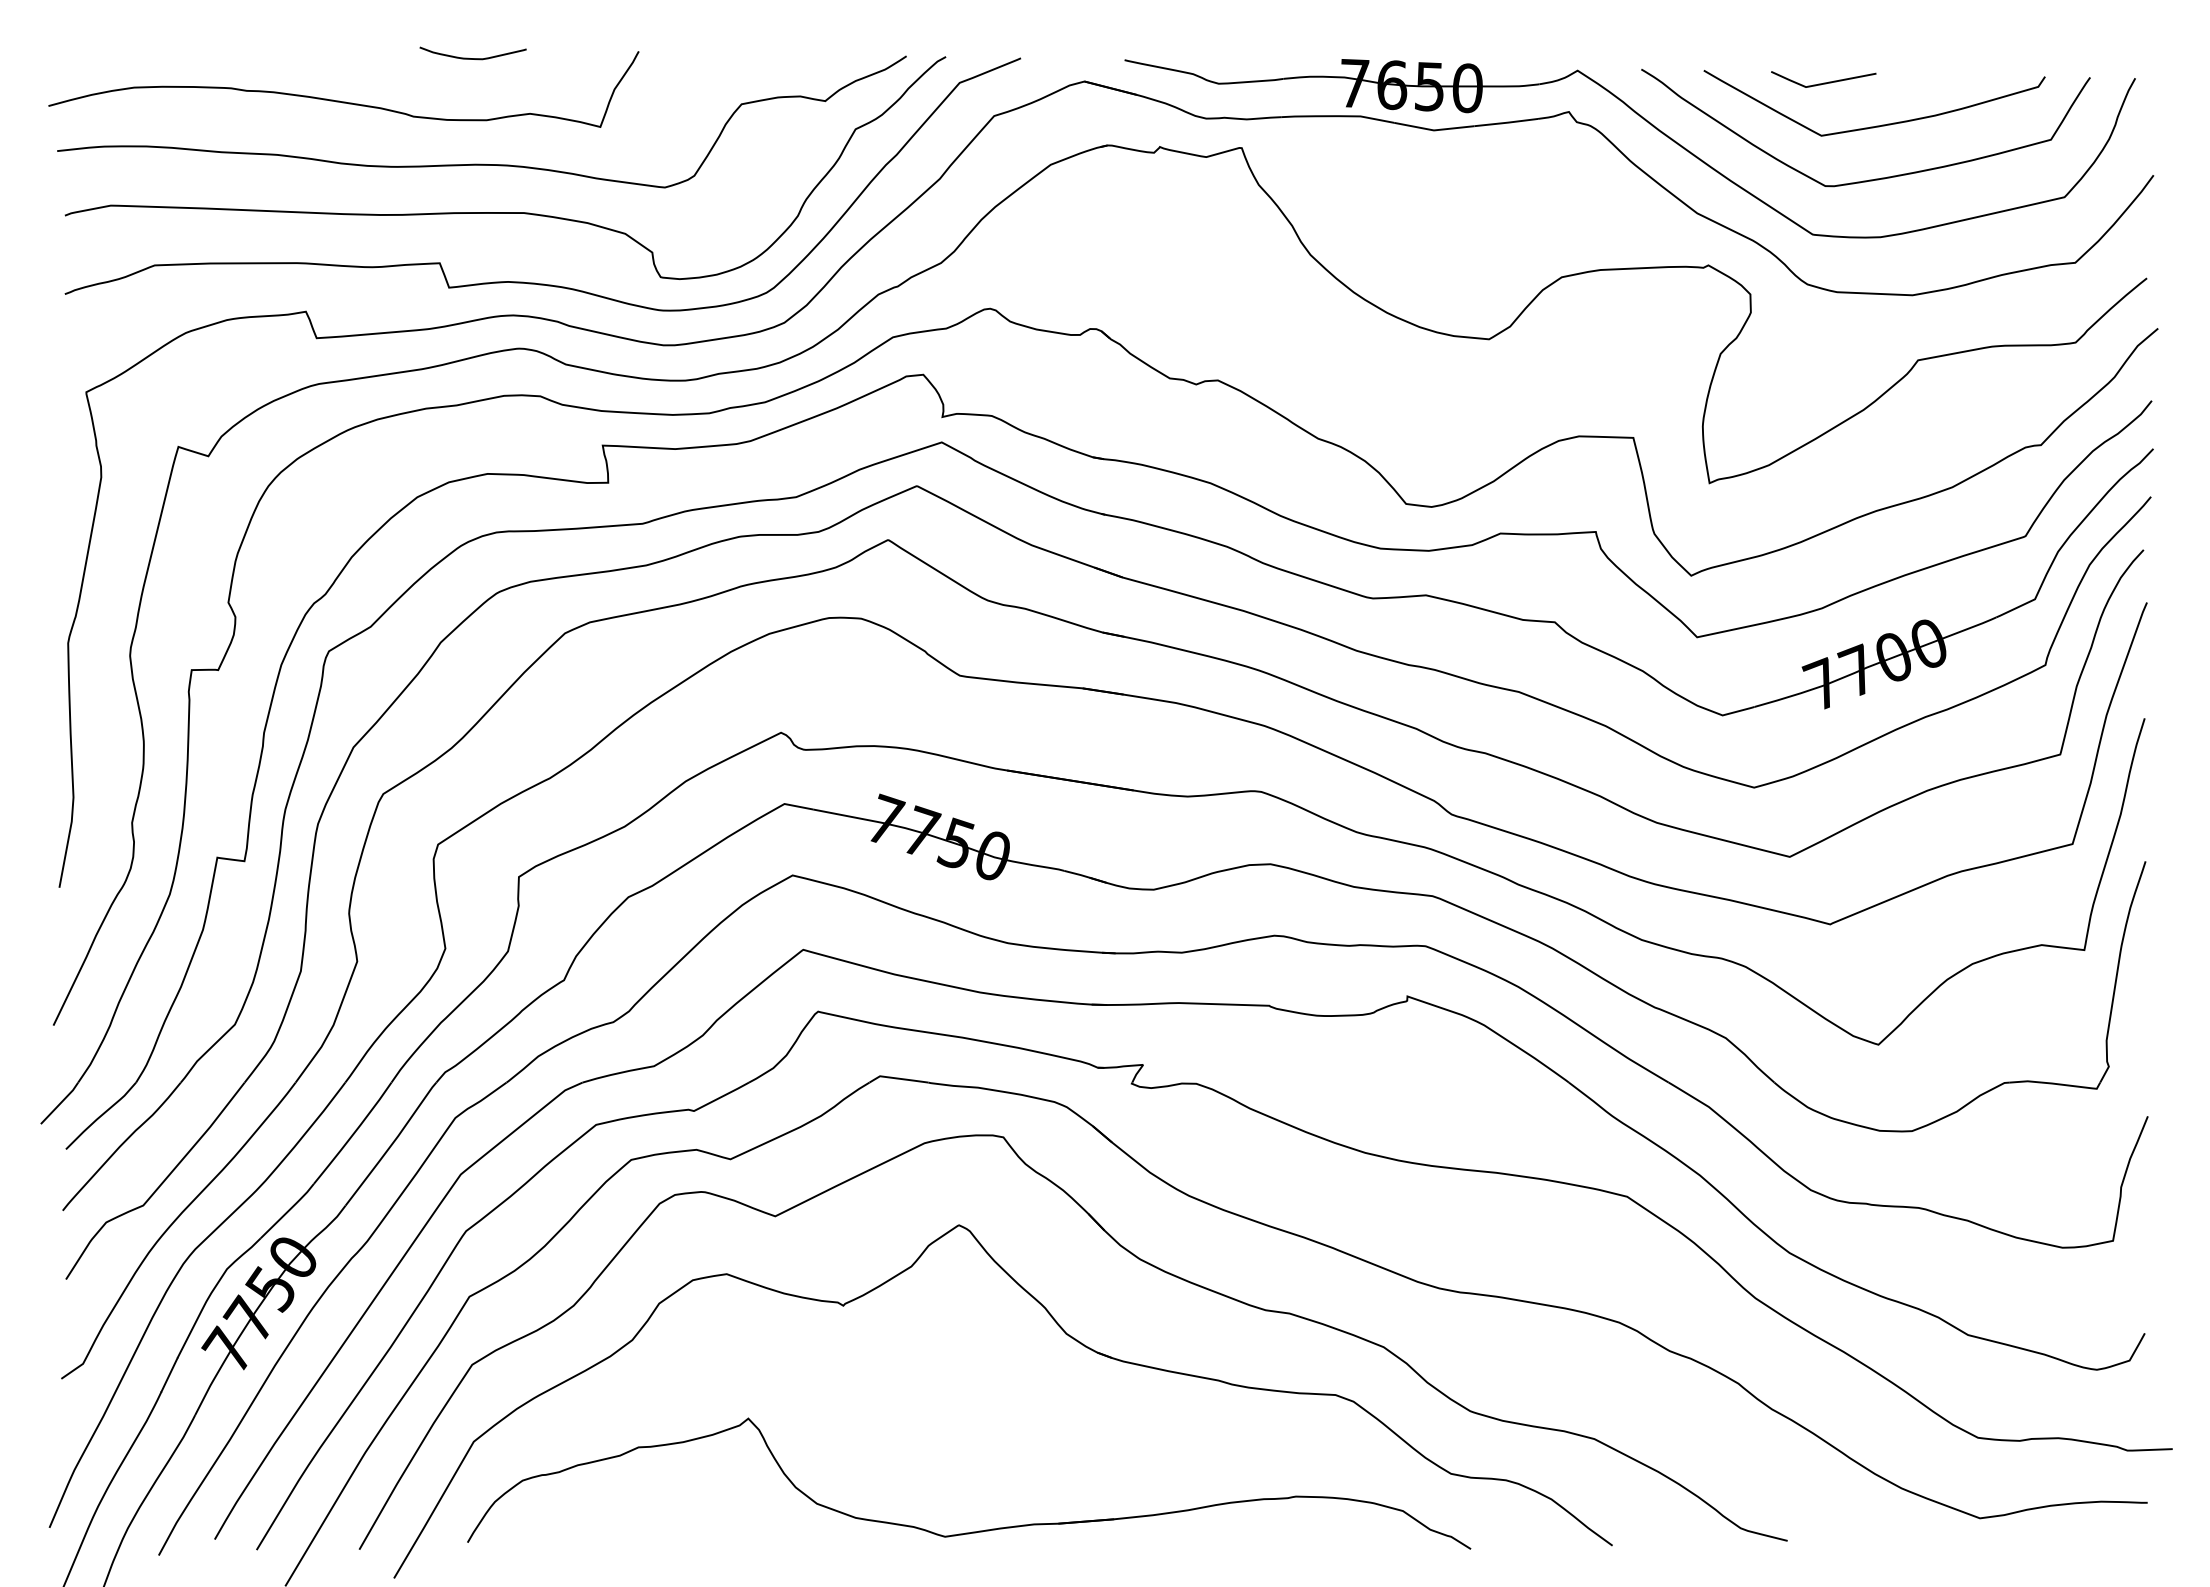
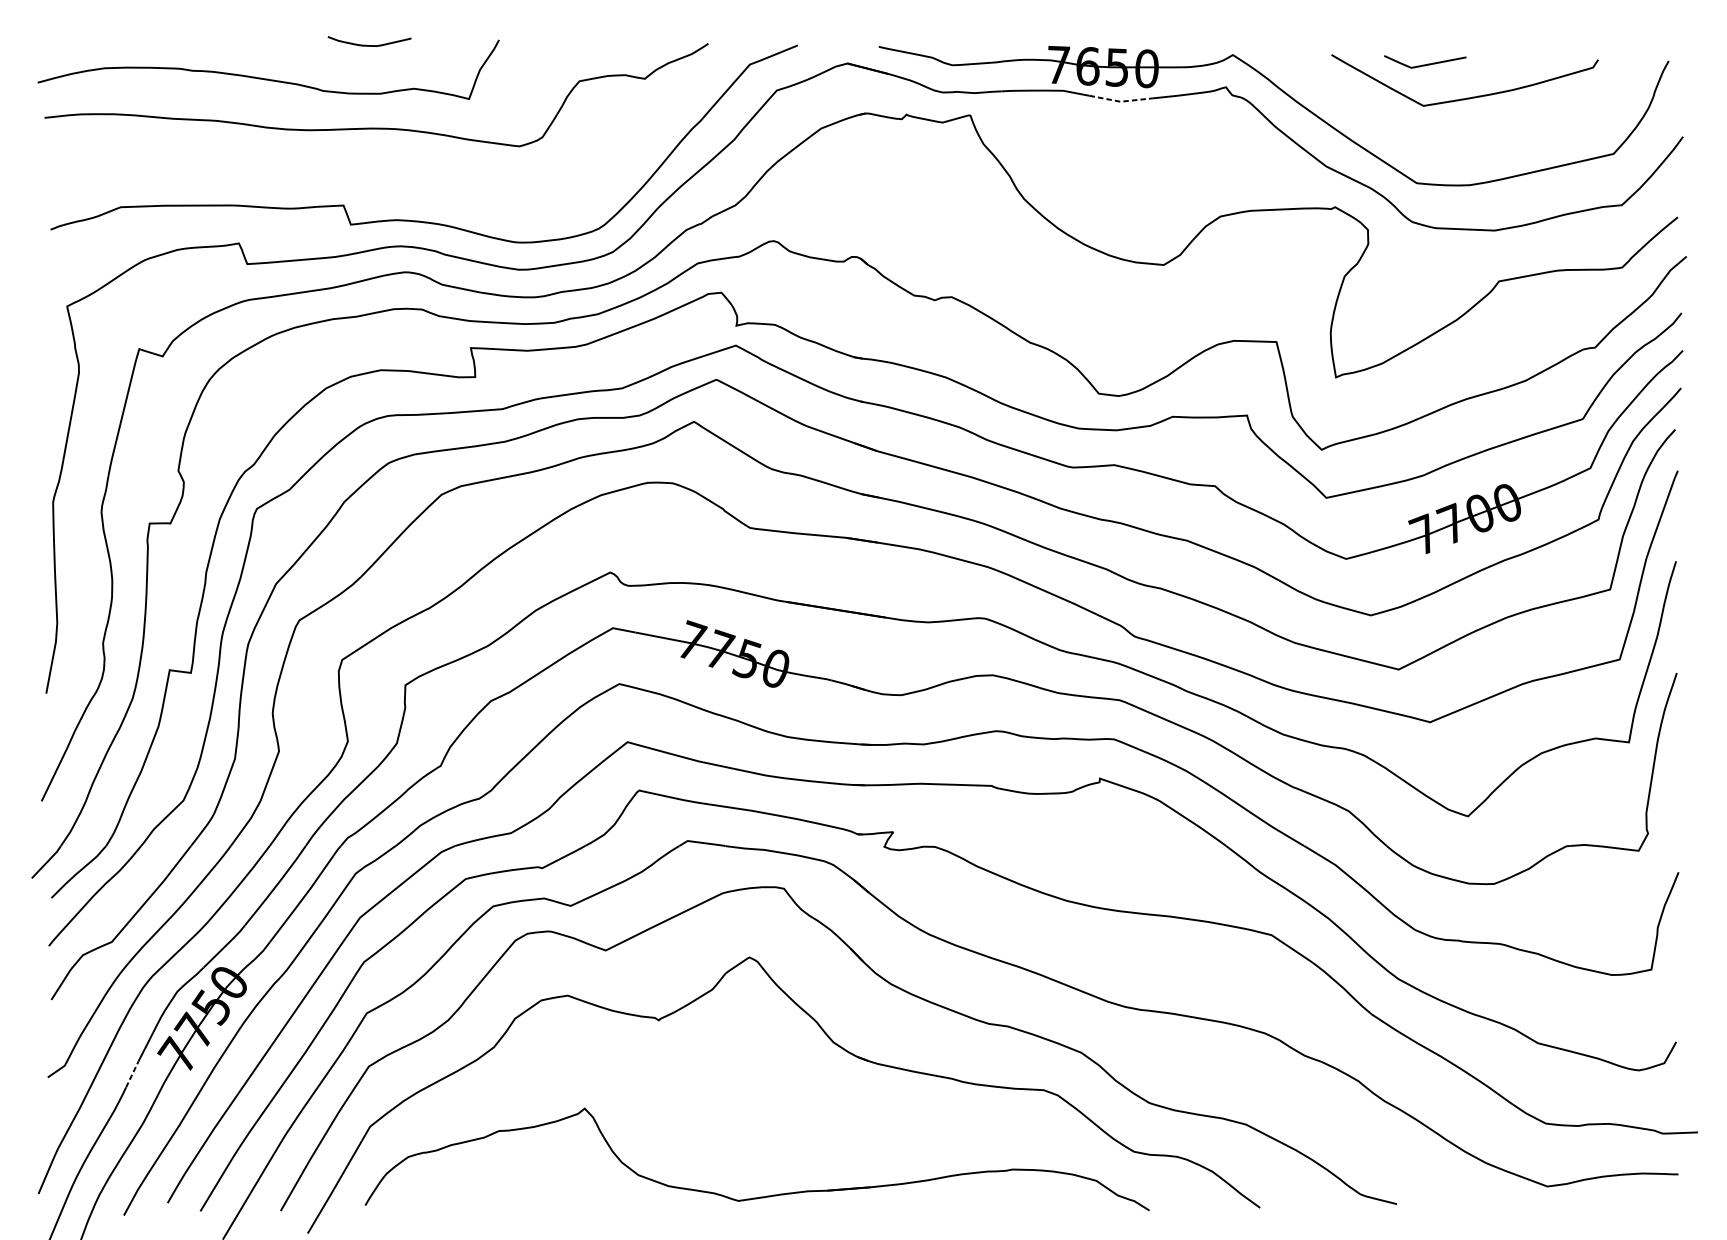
line: (1434, 130) -> (1121, 101), solid -> dashed
curve: (1875, 178) -> (1465, 139), removed
curve: (505, 212) -> (394, 165), removed
line: (169, 1374) -> (132, 1074), solid -> dashed

